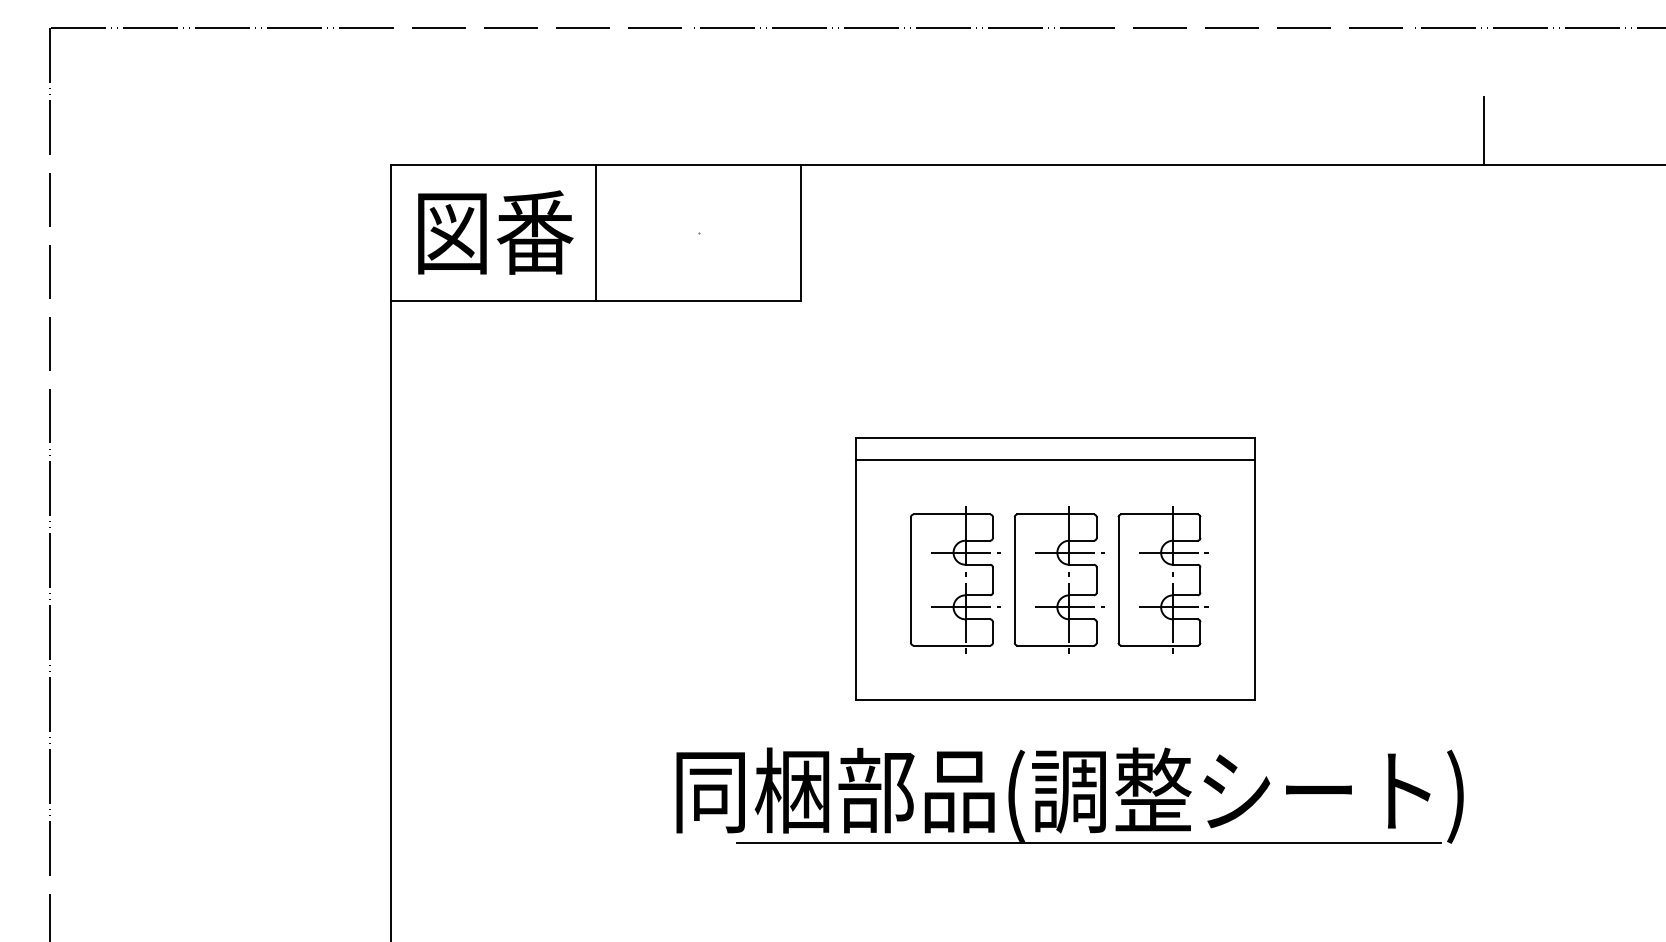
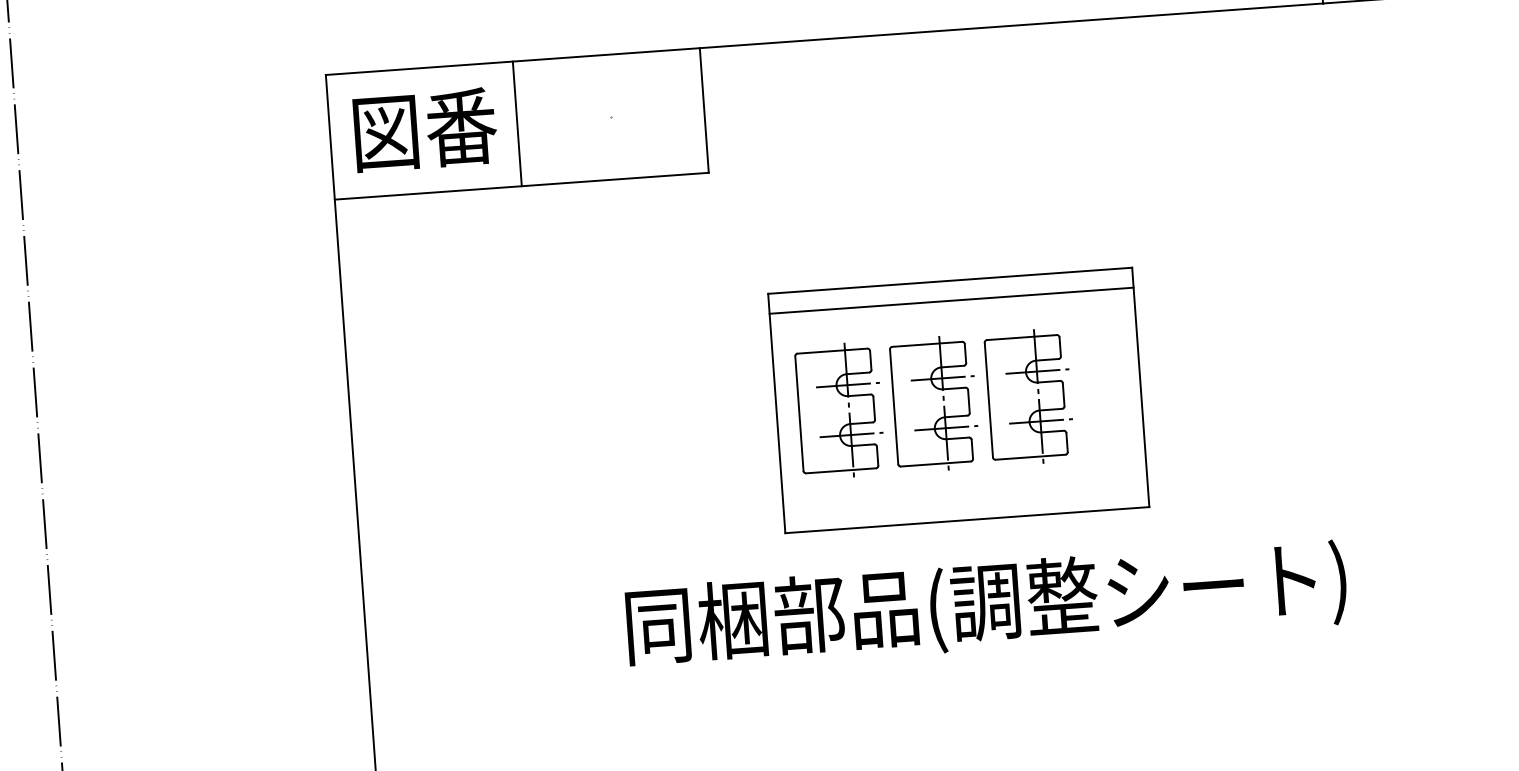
part: (1059, 579) -> (934, 403), moved
line: (1088, 842) -> (1006, 647), removed

